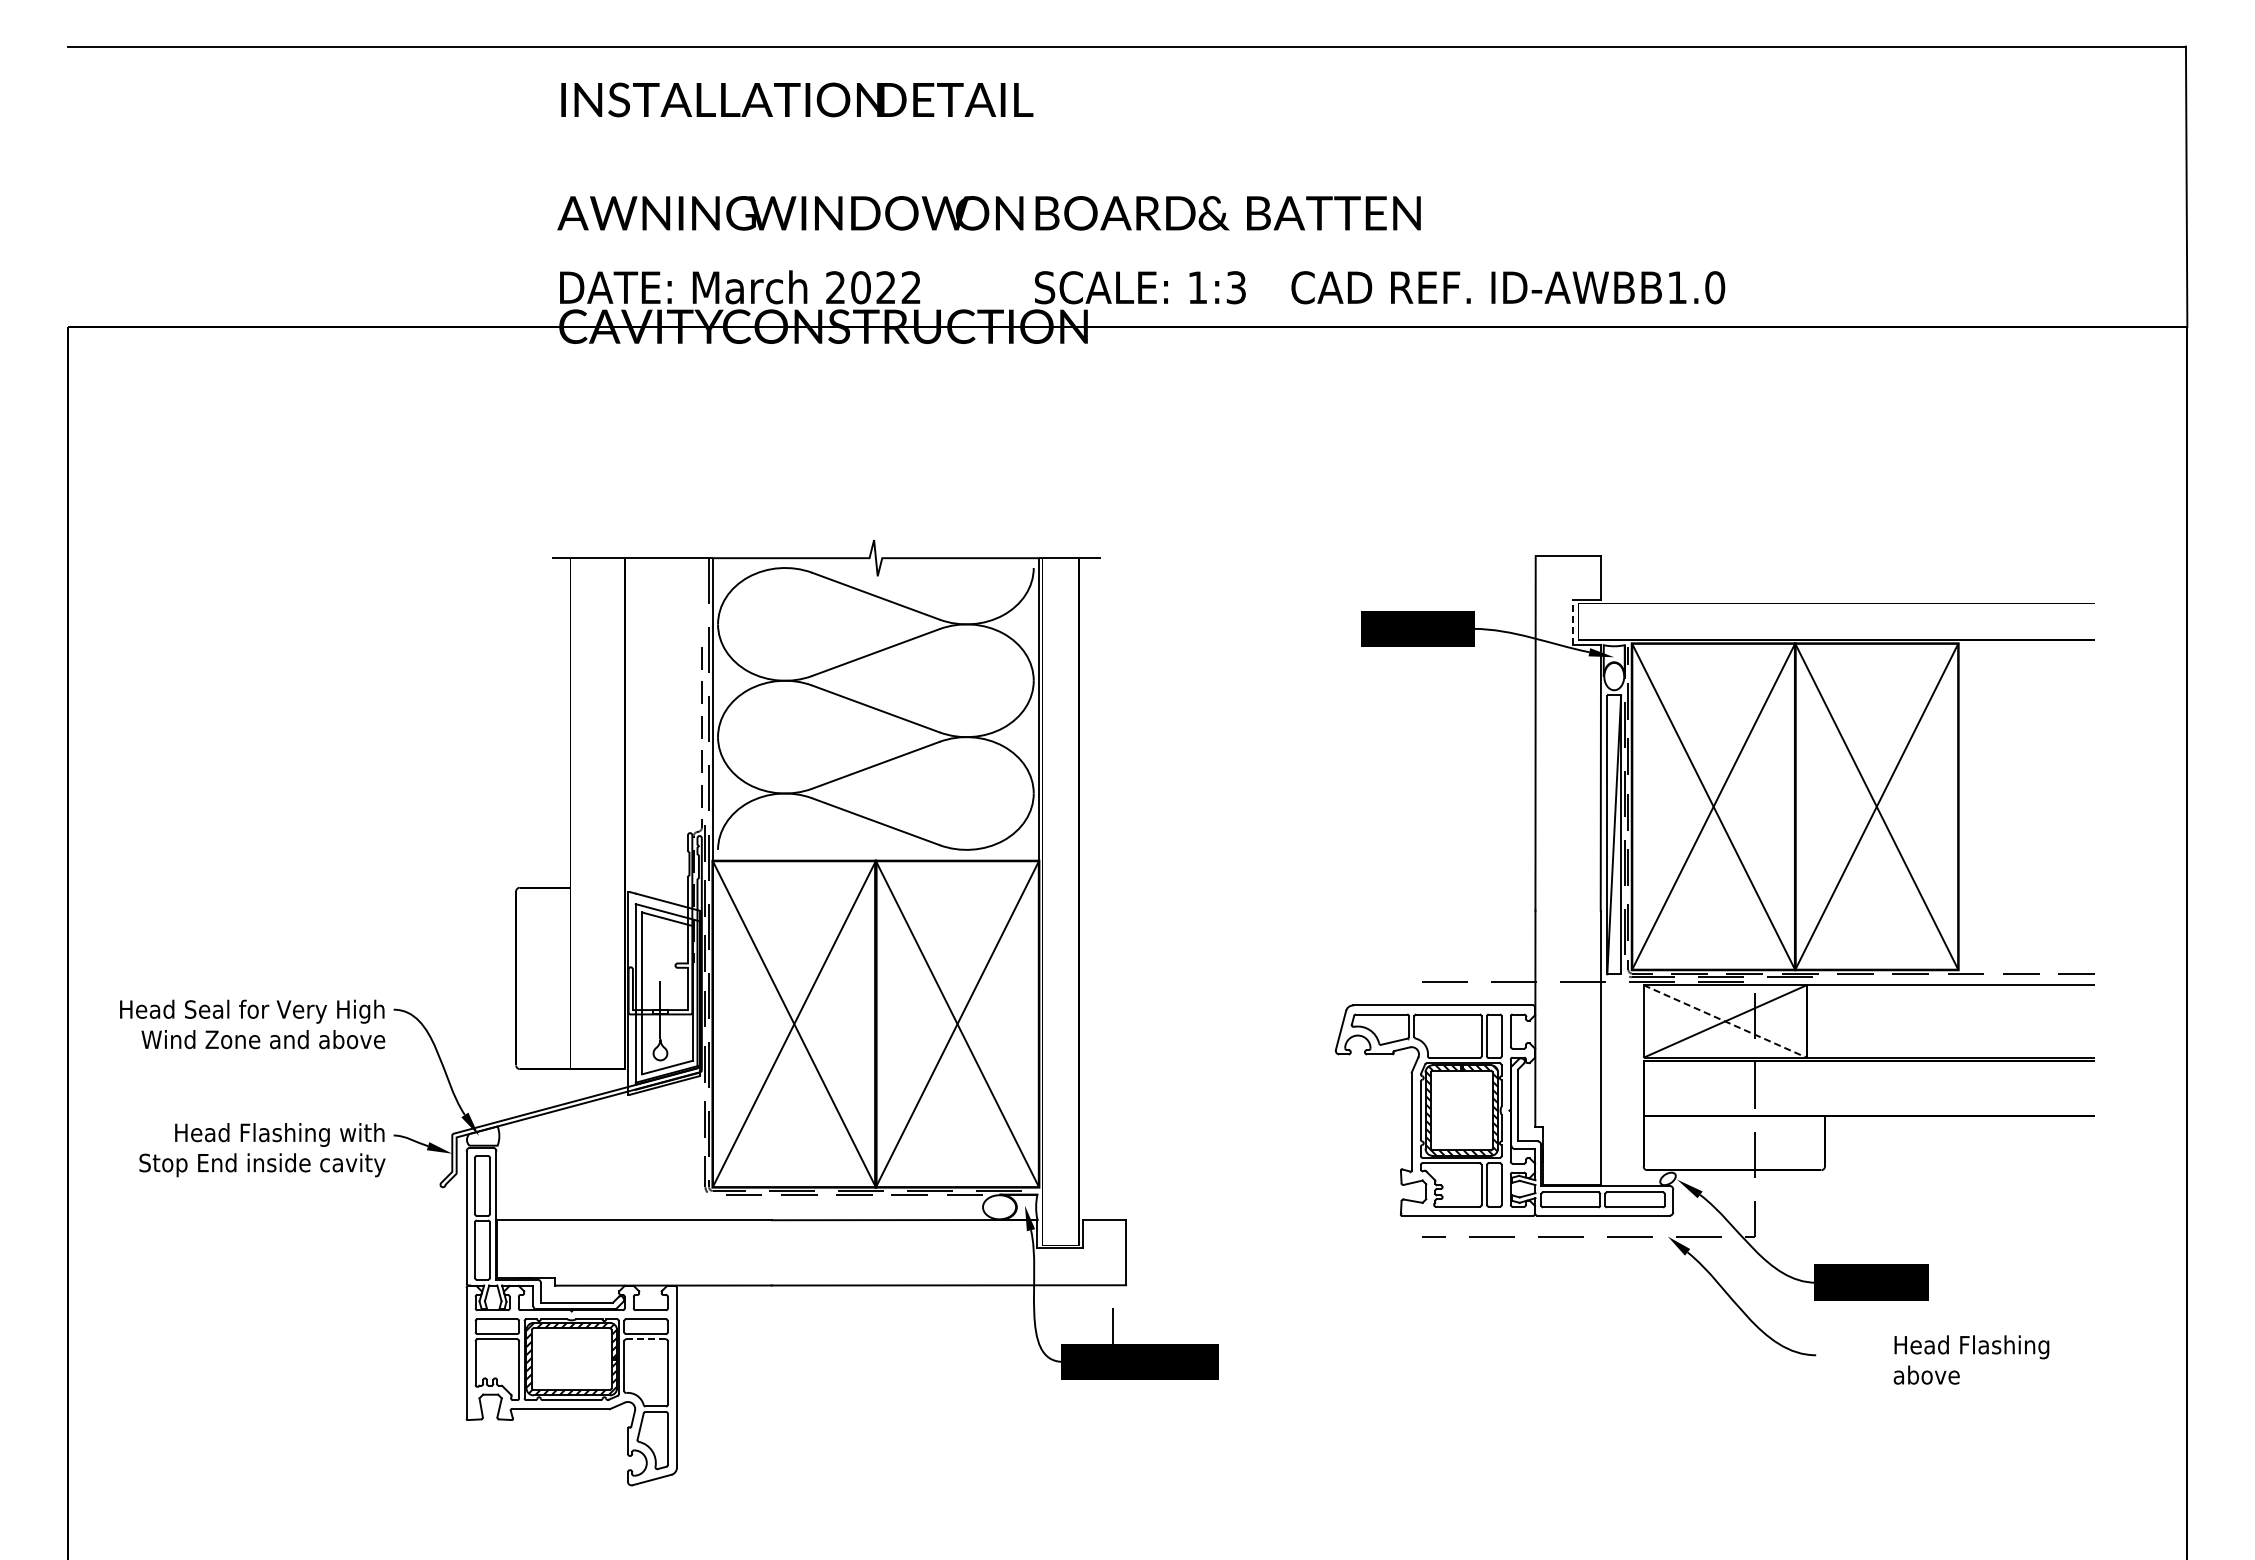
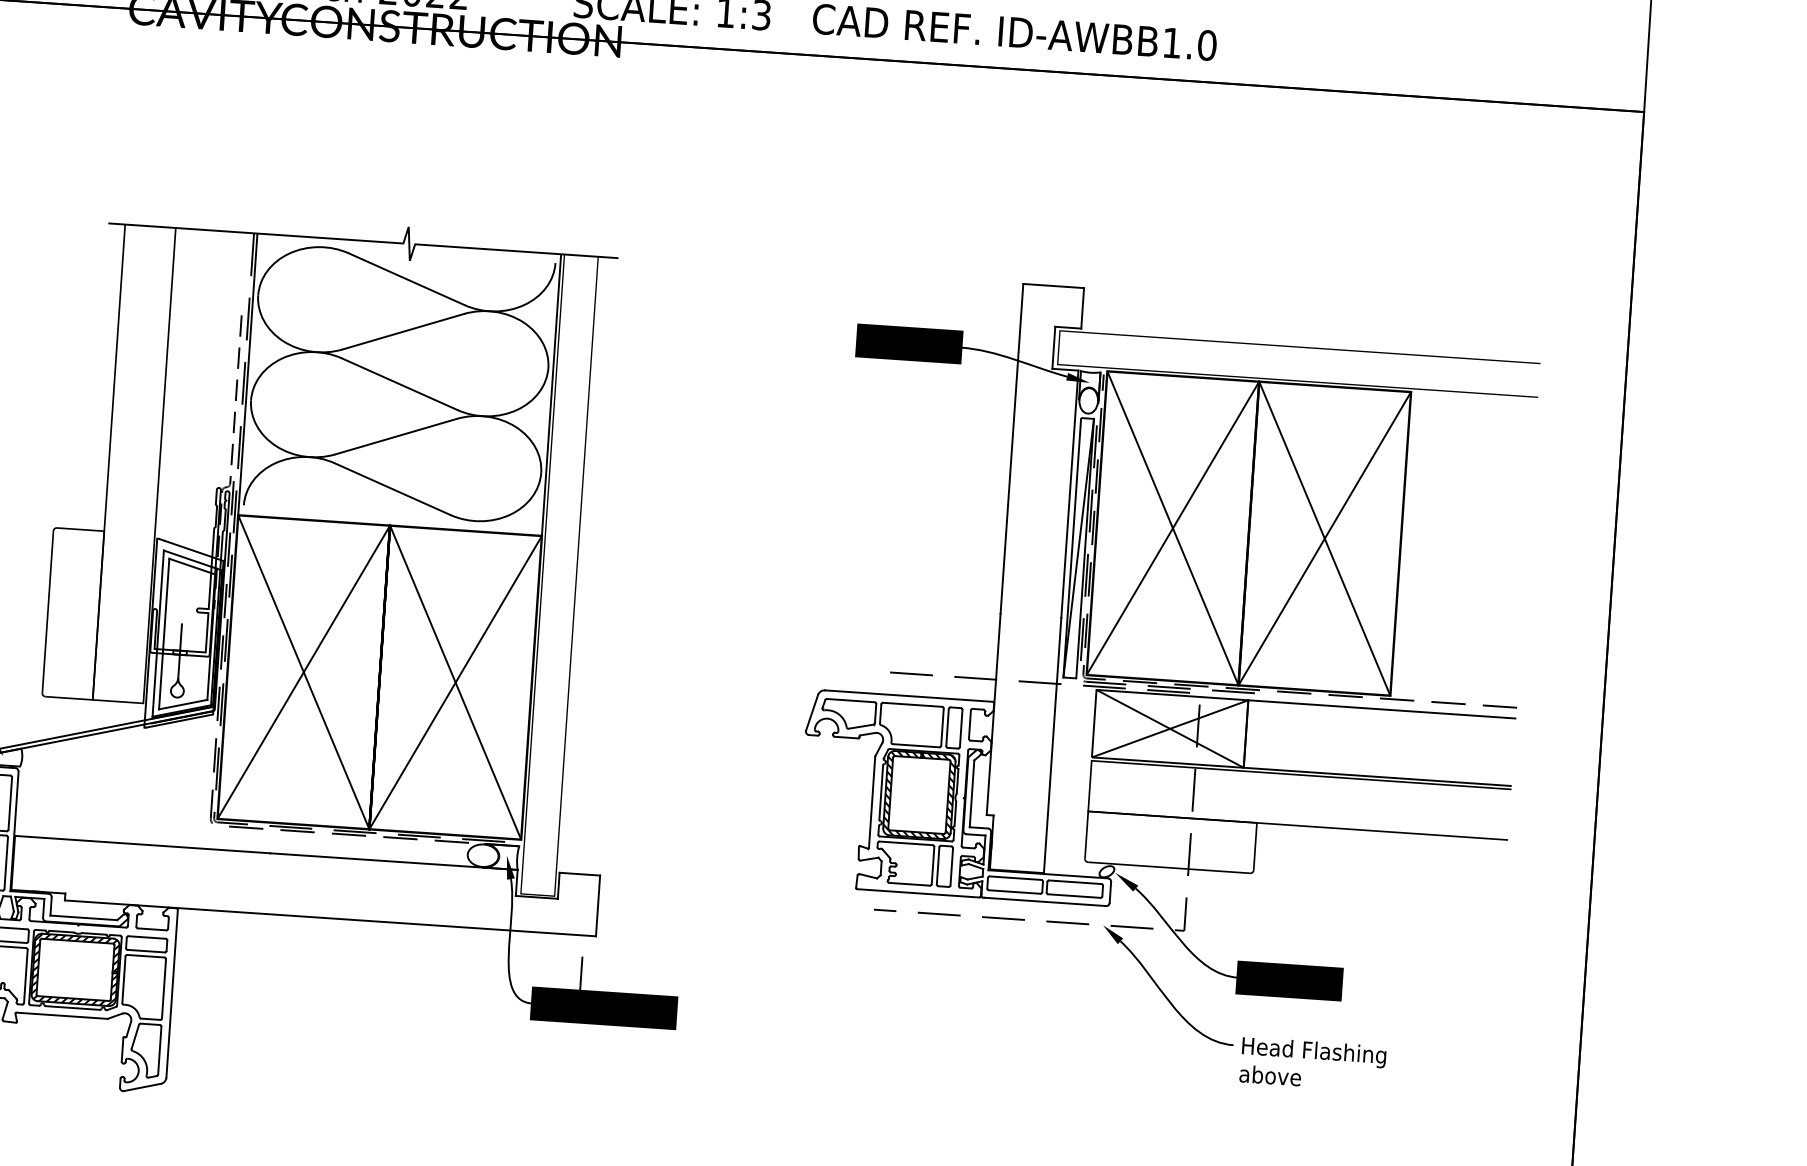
line: (1573, 622) -> (1054, 348), dashed -> solid
line: (1725, 1021) -> (1170, 728), dashed -> solid
line: (646, 1339) -> (146, 956), dashed -> solid
text: (1971, 1359) -> (1312, 1063), moved

